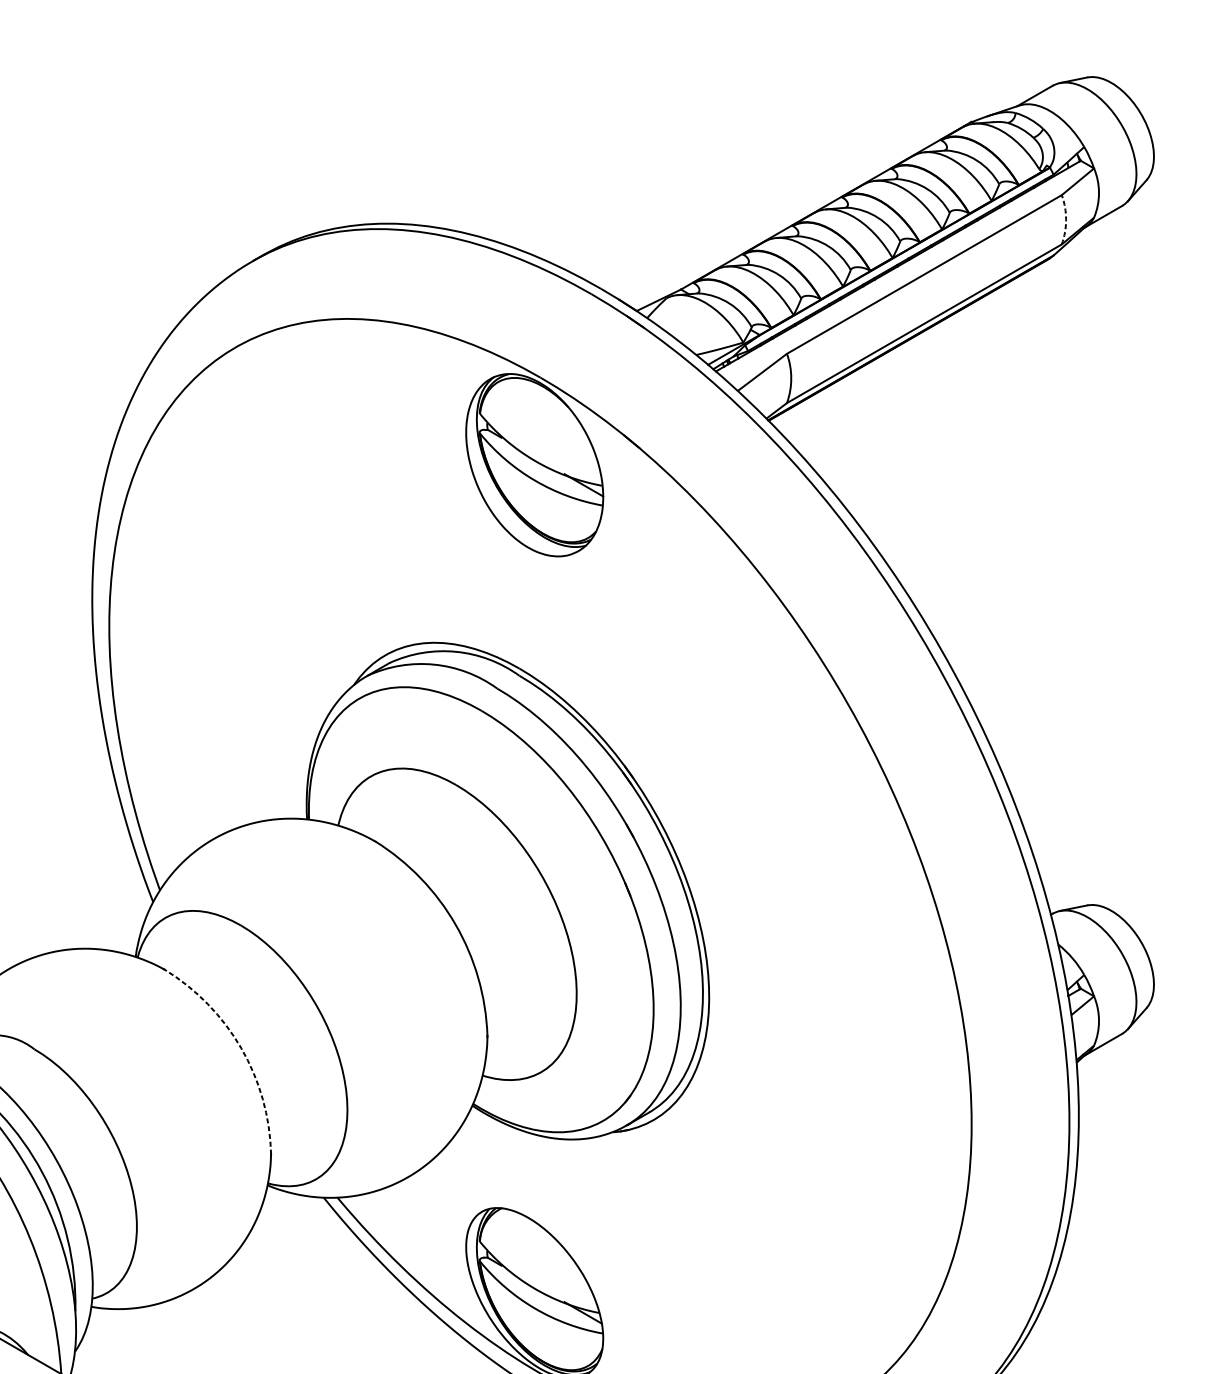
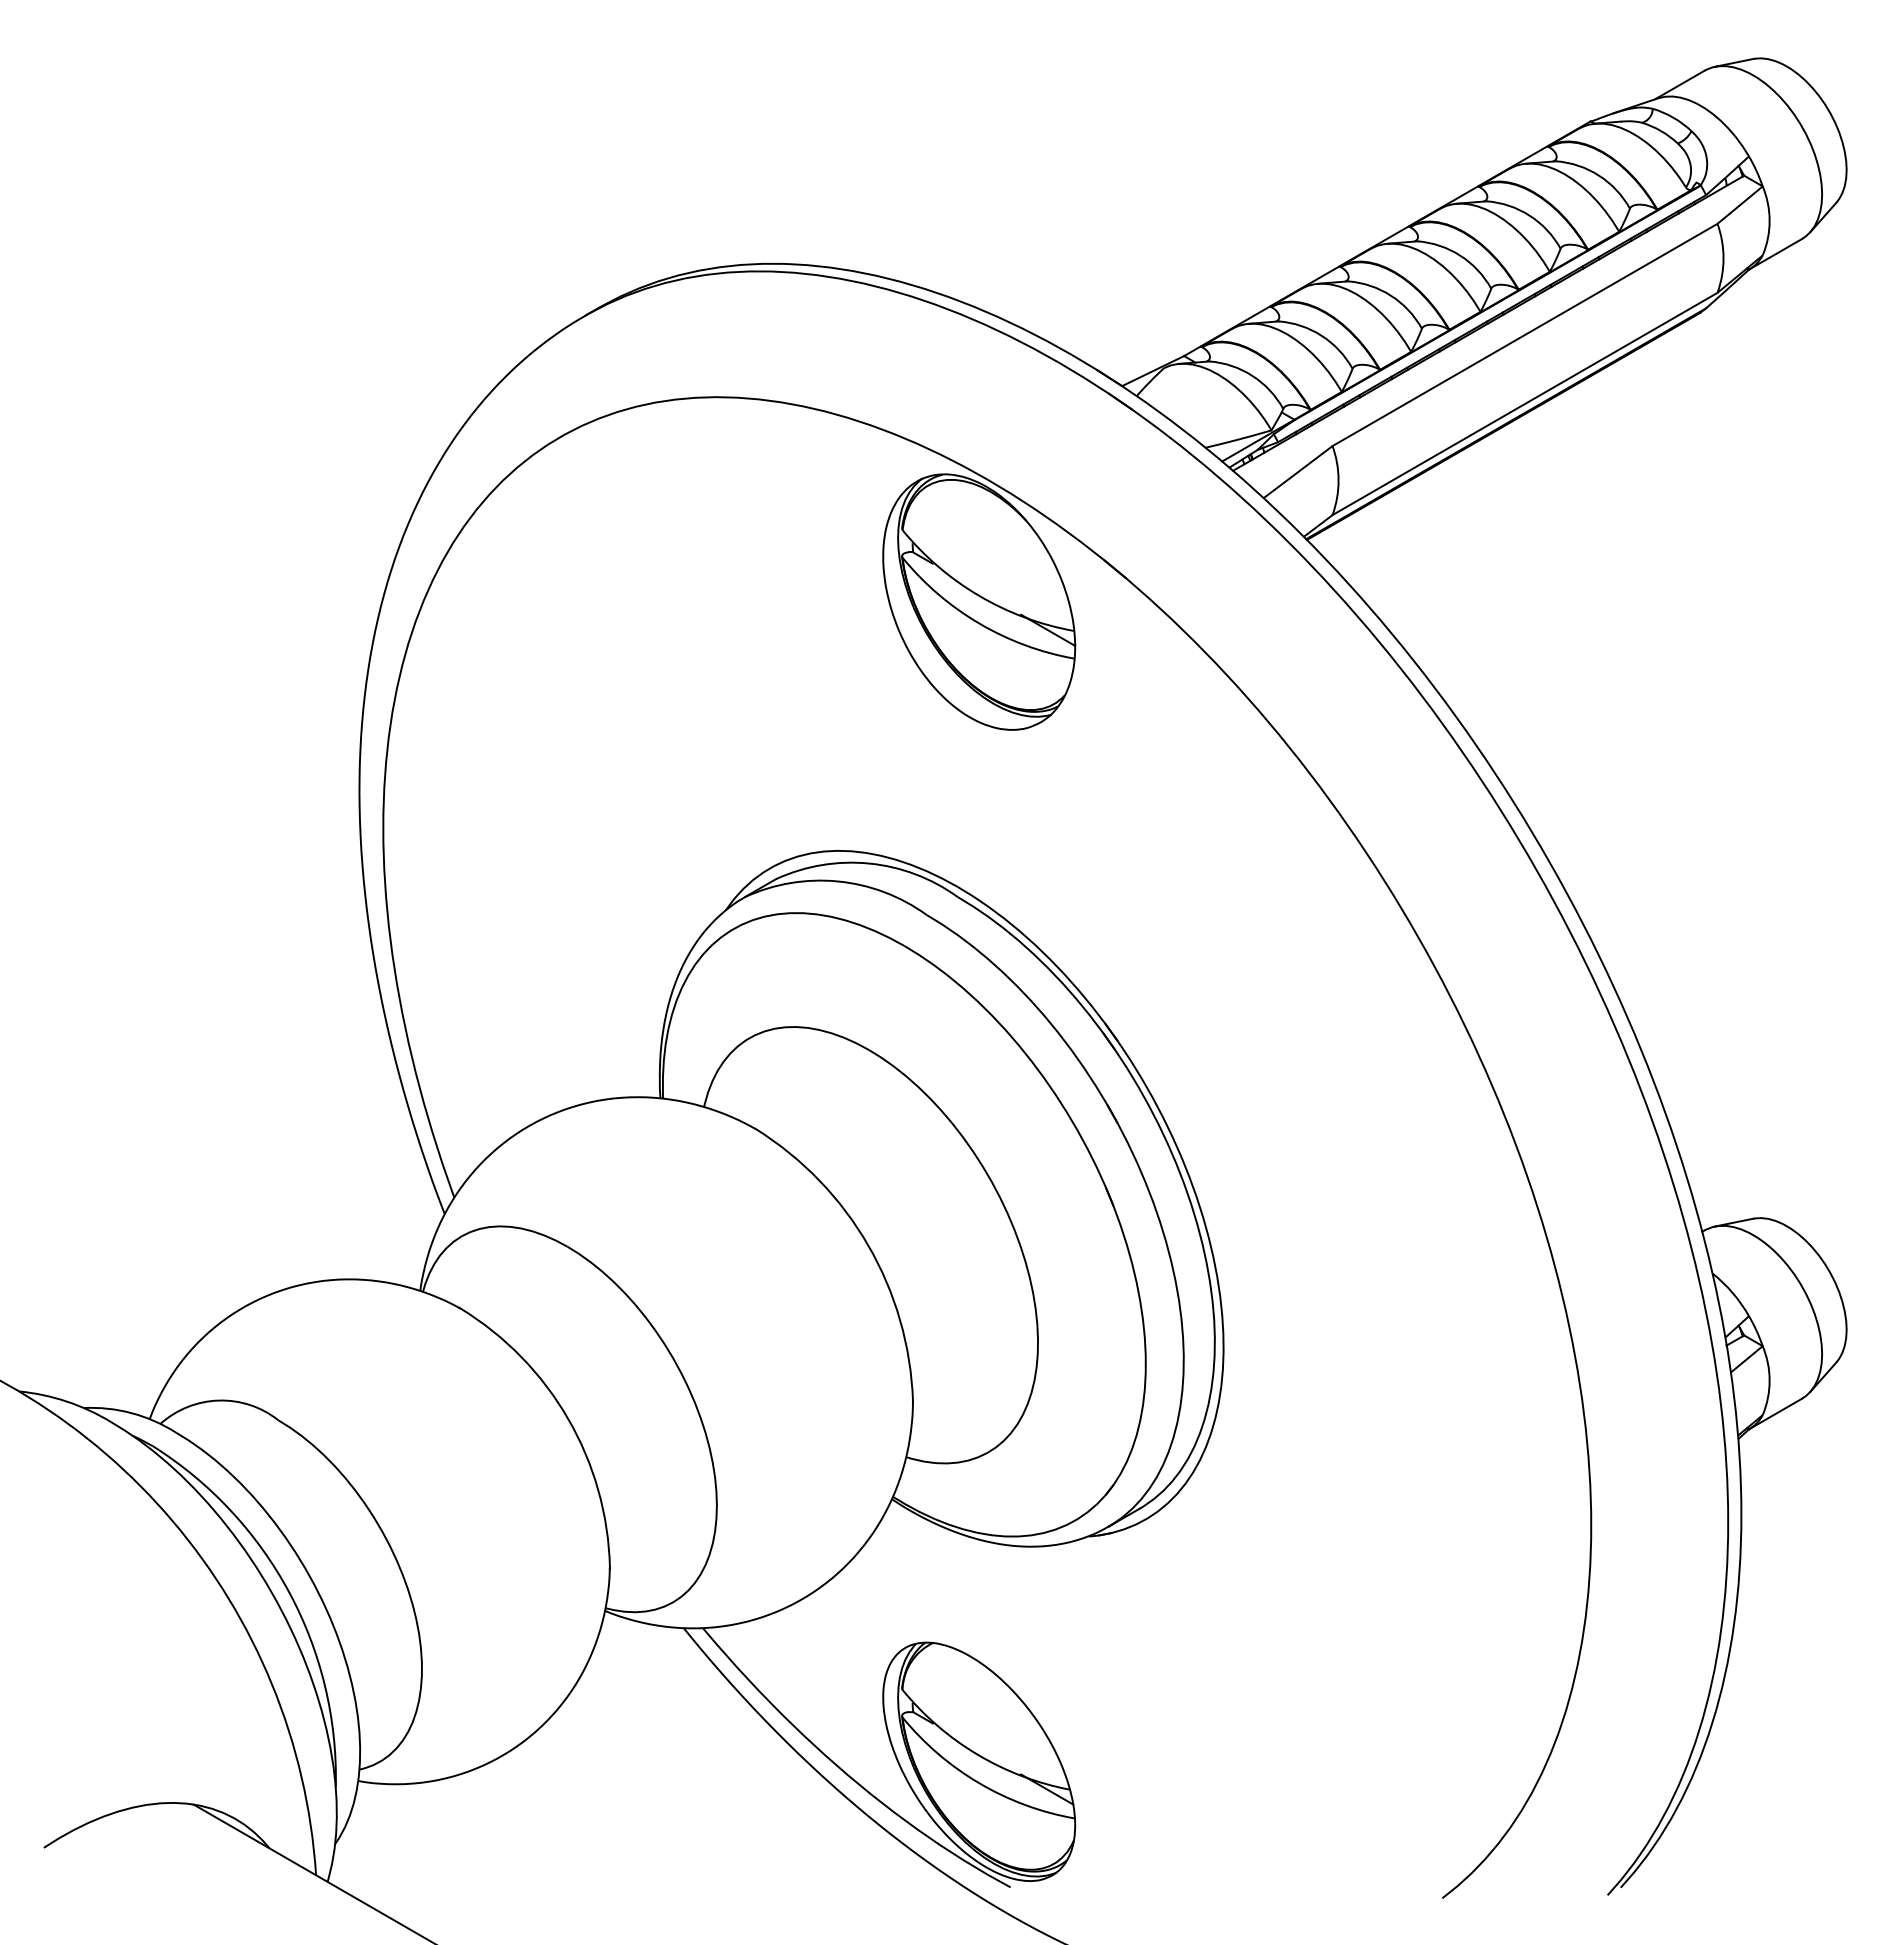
arc: (1066, 219) -> (1723, 258), dashed -> solid
arc: (241, 1048) -> (568, 1418), dashed -> solid

